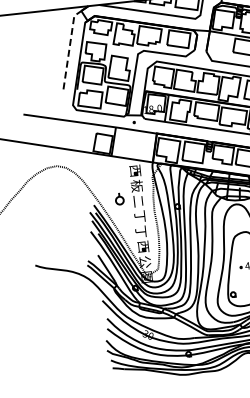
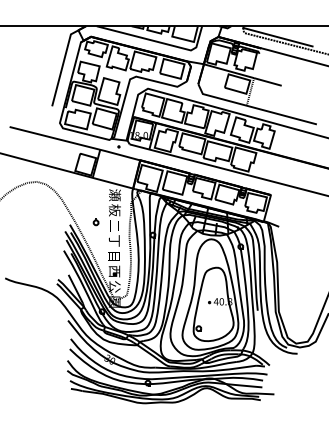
line: (69, 47) -> (62, 65), dashed -> solid
text: (136, 171) -> (115, 195), 西 -> 瀬
part: (119, 200) -> (95, 222), size x0.62
text: (140, 232) -> (113, 256), 丁 -> 目

